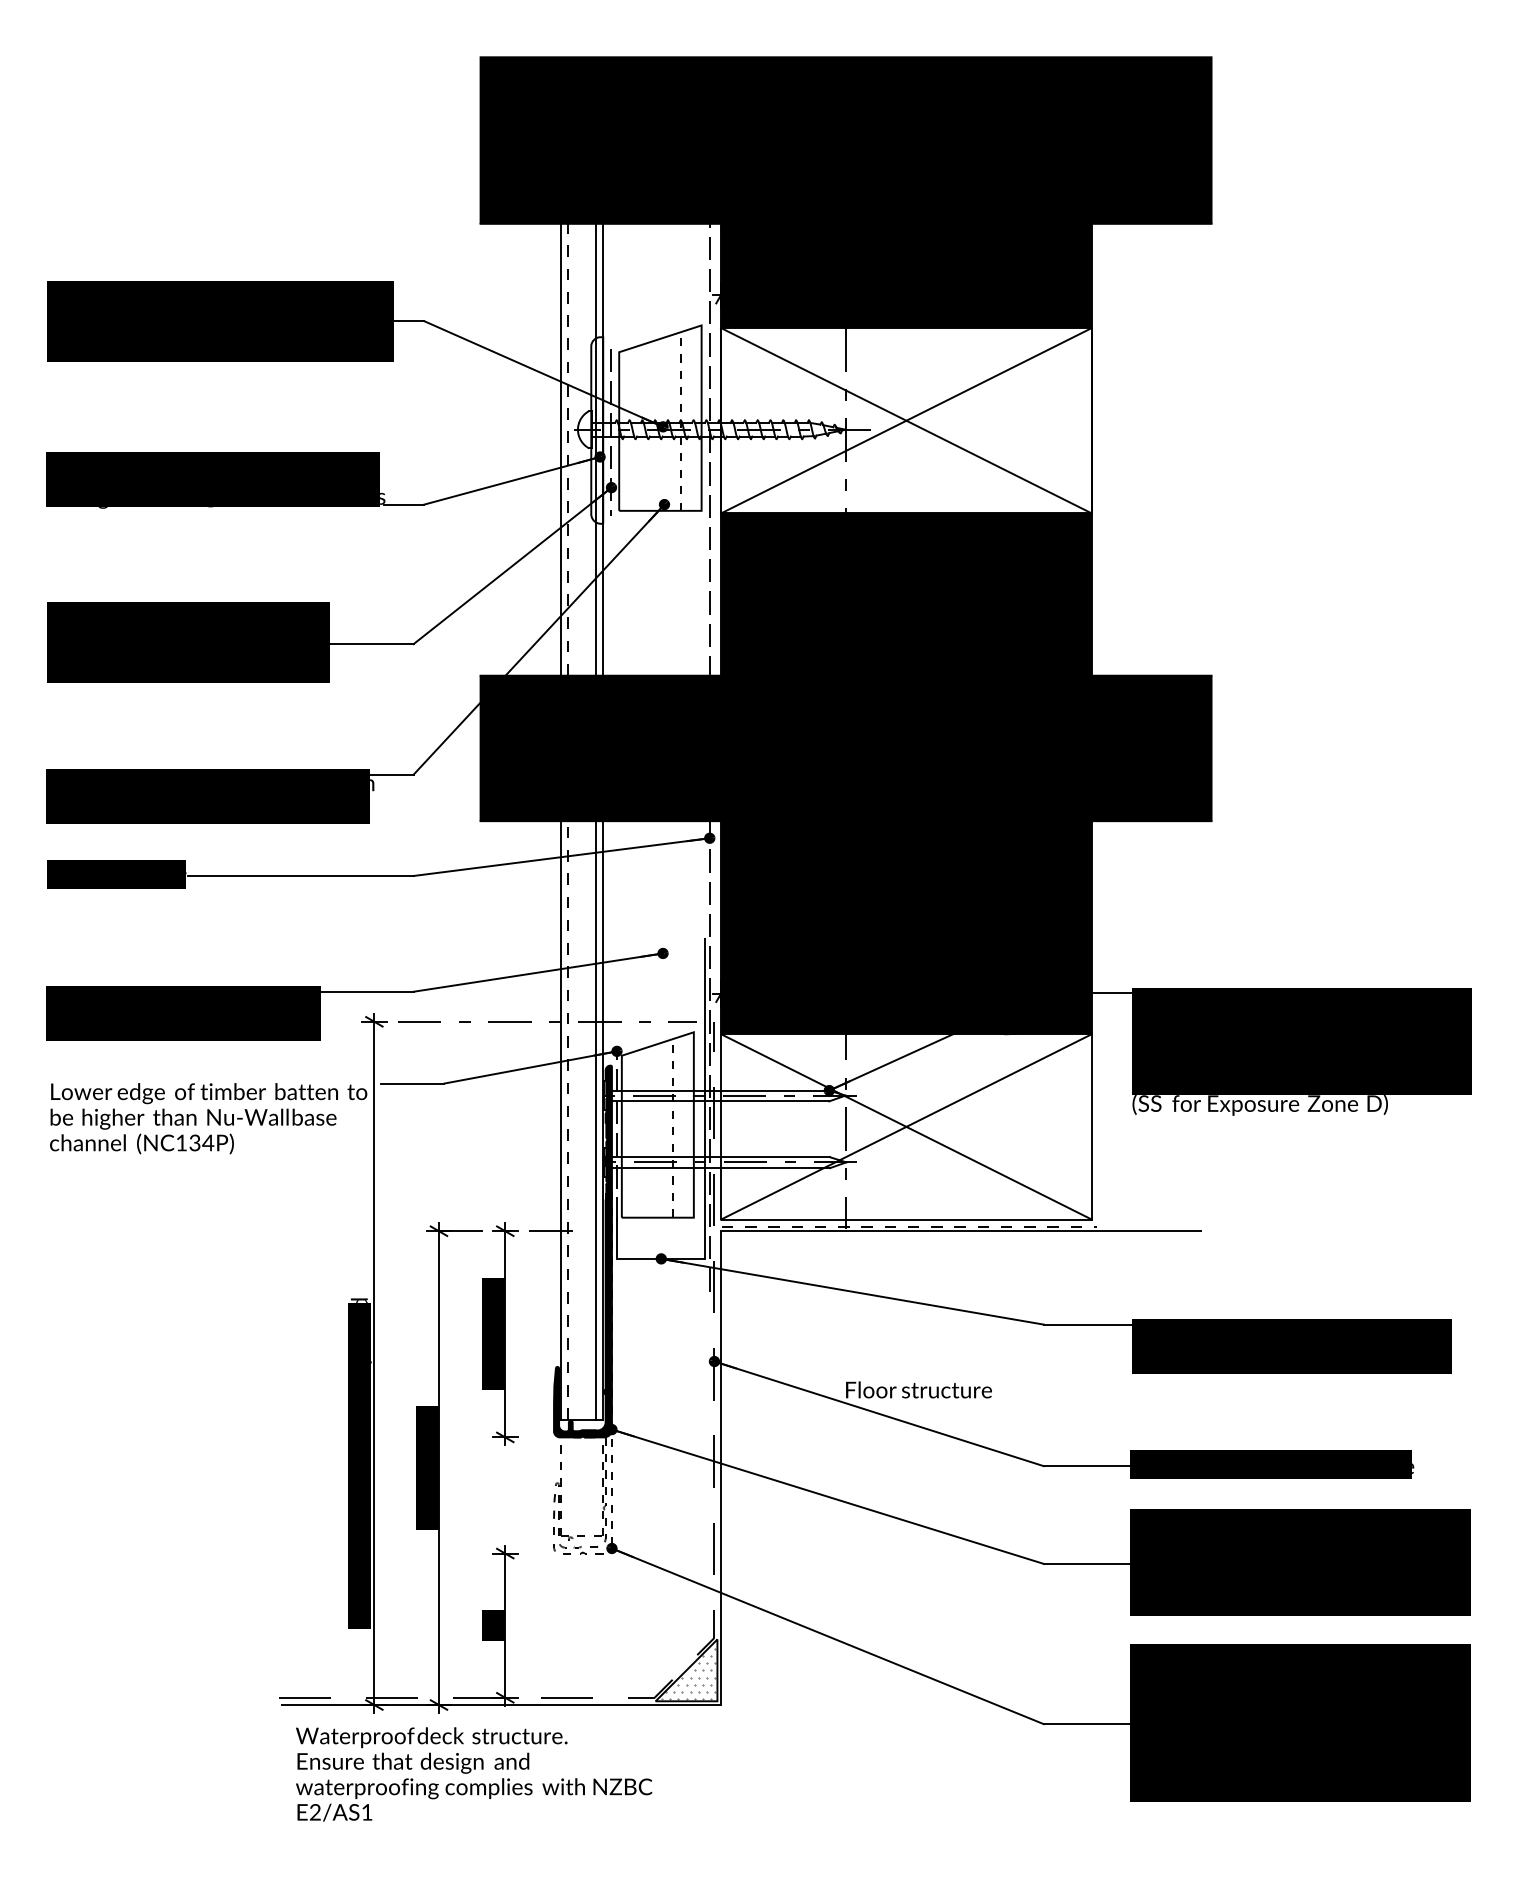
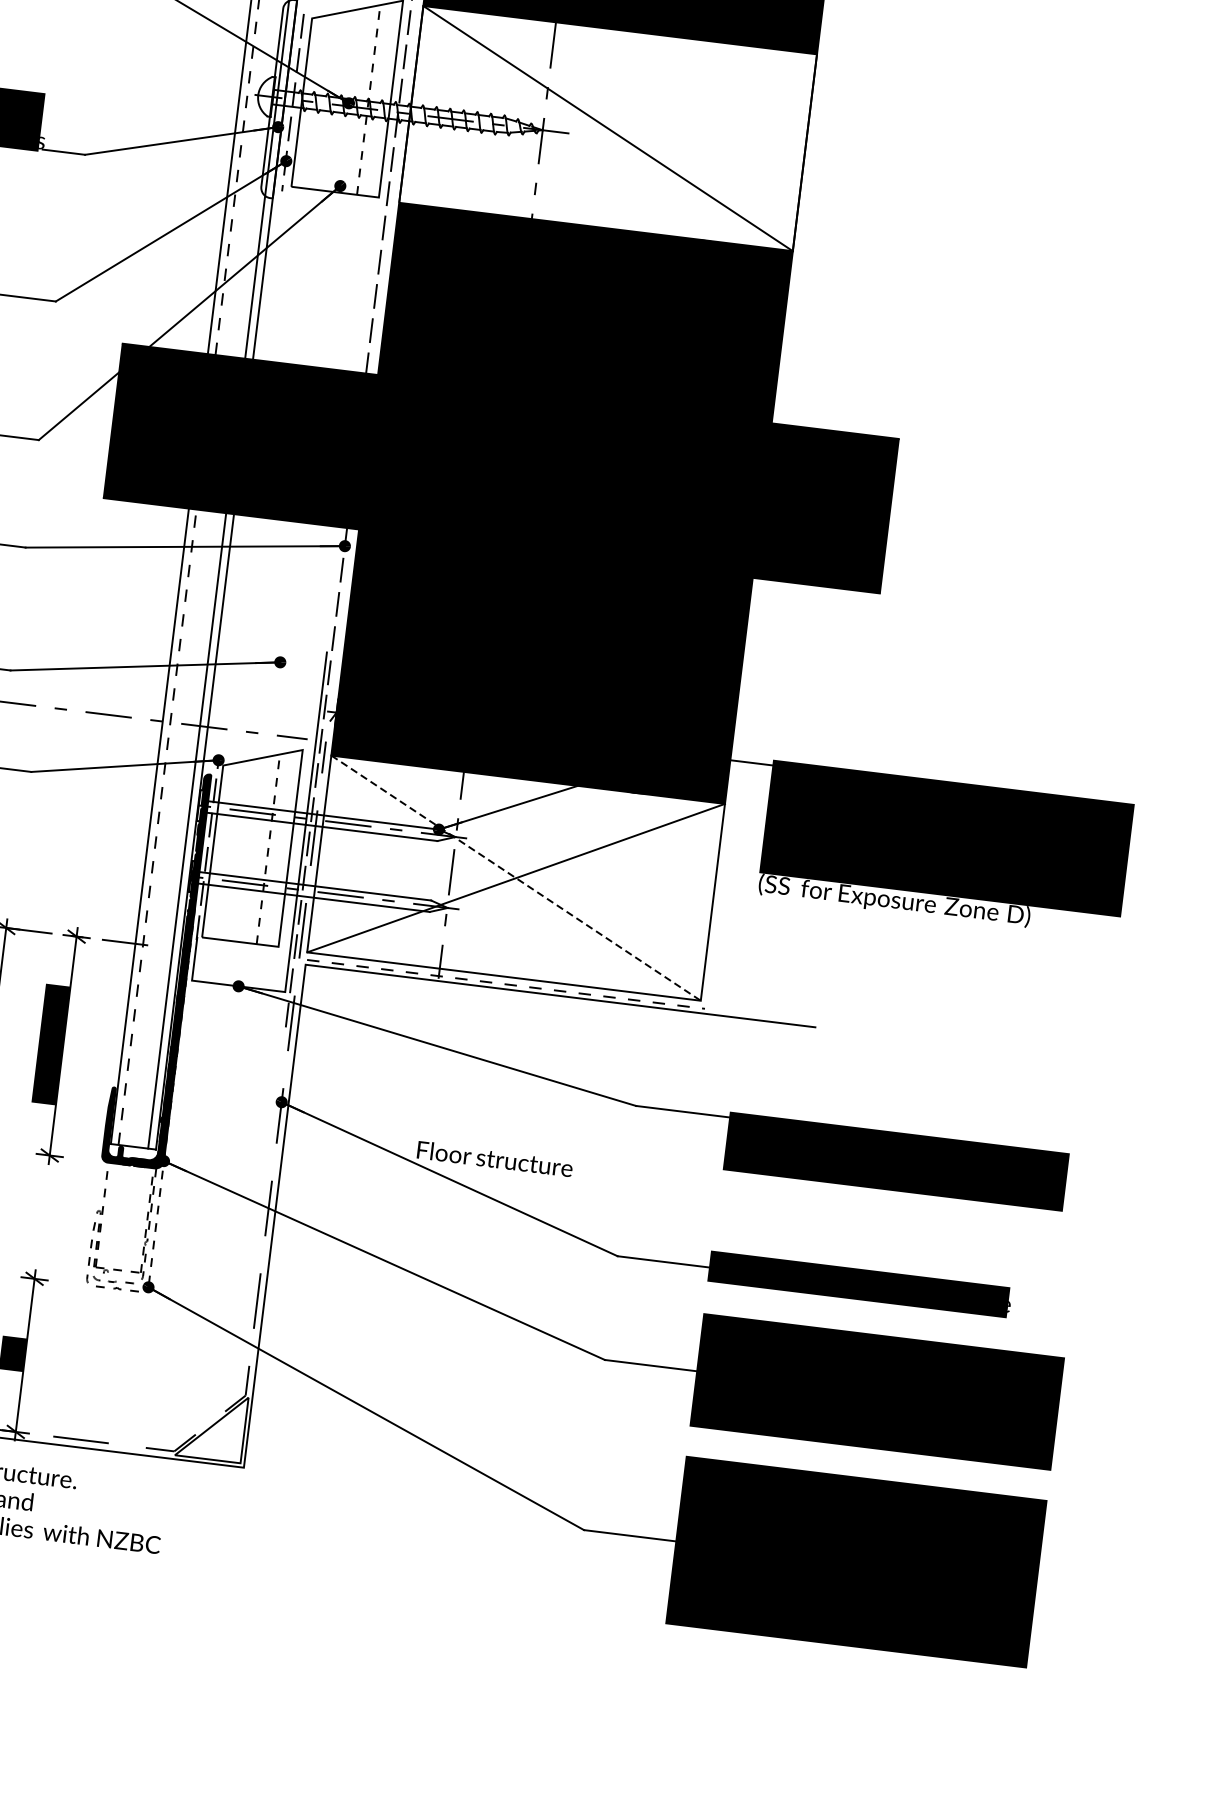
line: (906, 420) -> (608, 128), removed
line: (906, 1127) -> (516, 878), solid -> dashed
hatch: (688, 1673) -> (213, 1430), removed

